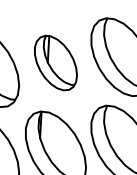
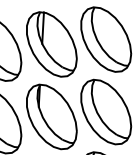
part: (55, 63) -> (51, 44), size x1.43

